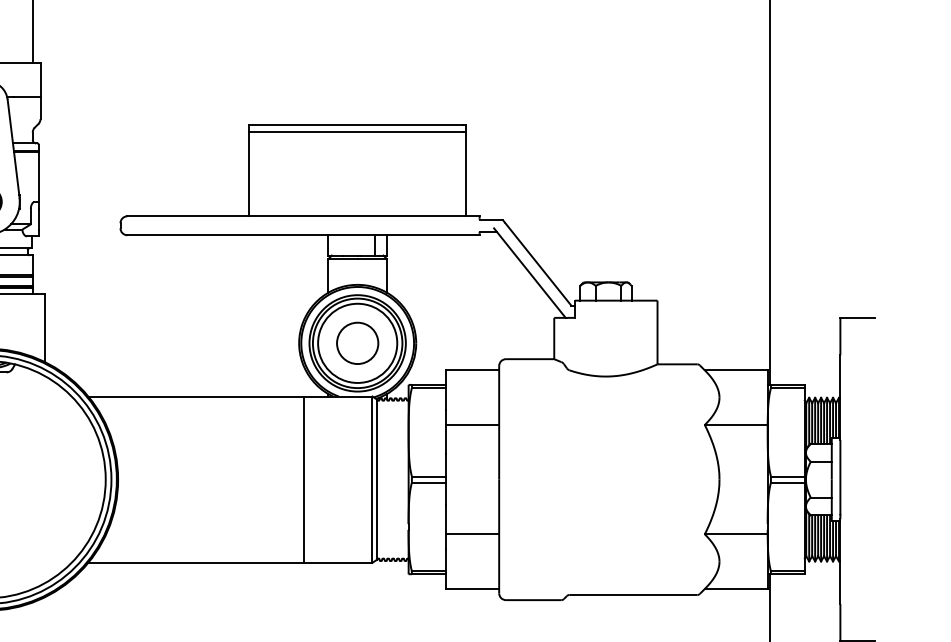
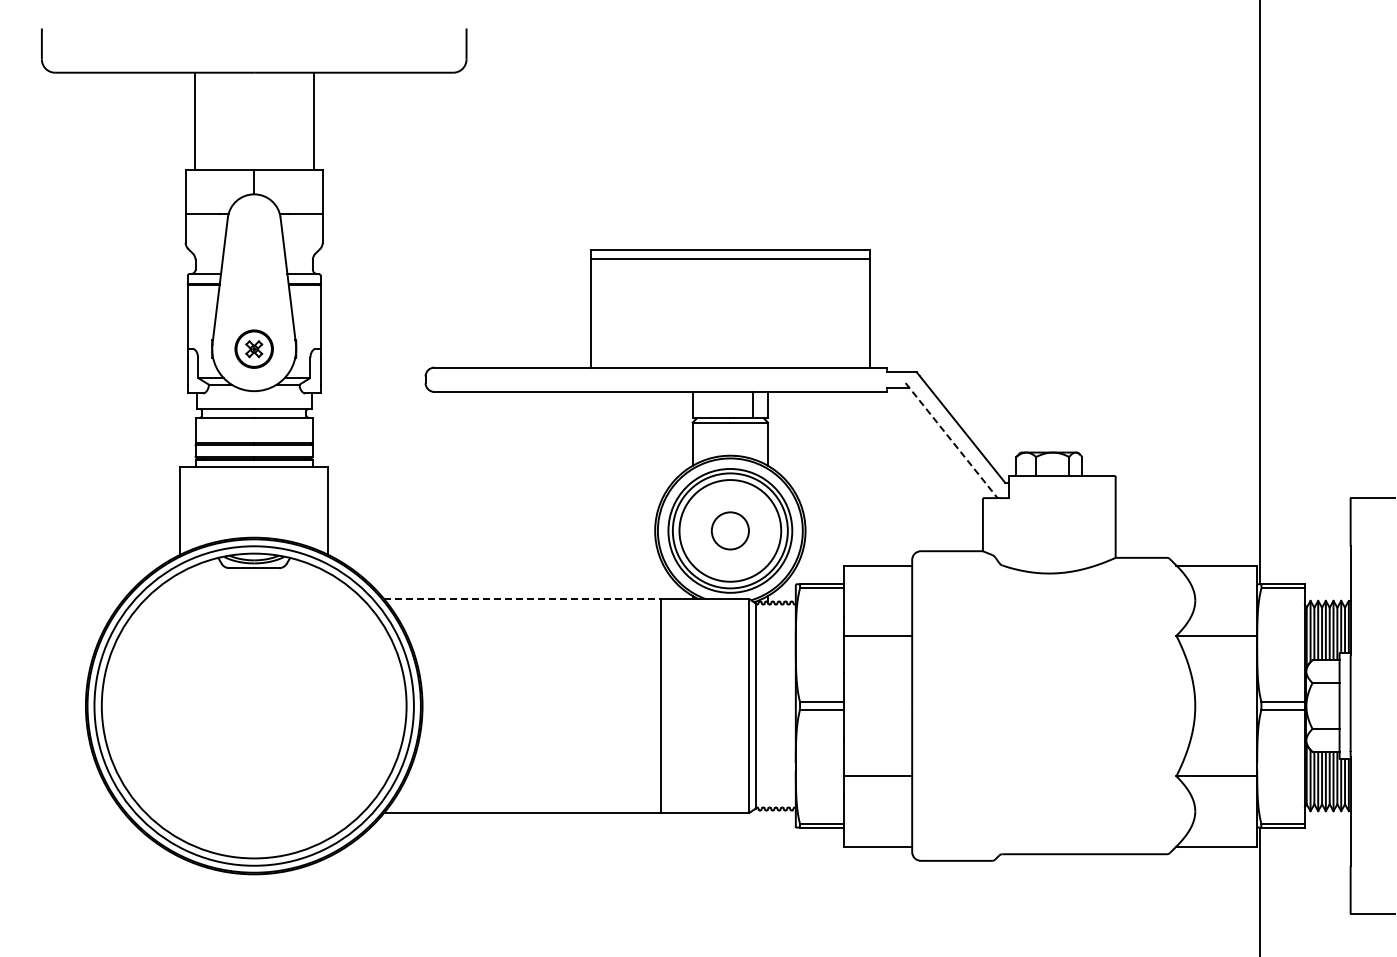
line: (529, 273) -> (951, 440), solid -> dashed
circle: (357, 343) -> (730, 530), size x0.7
line: (196, 396) -> (523, 599), solid -> dashed

